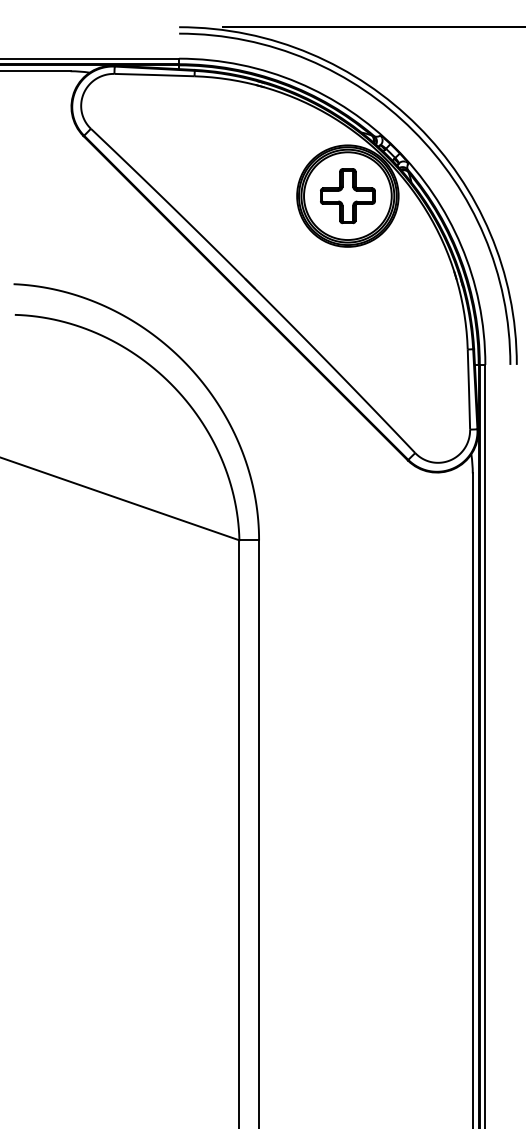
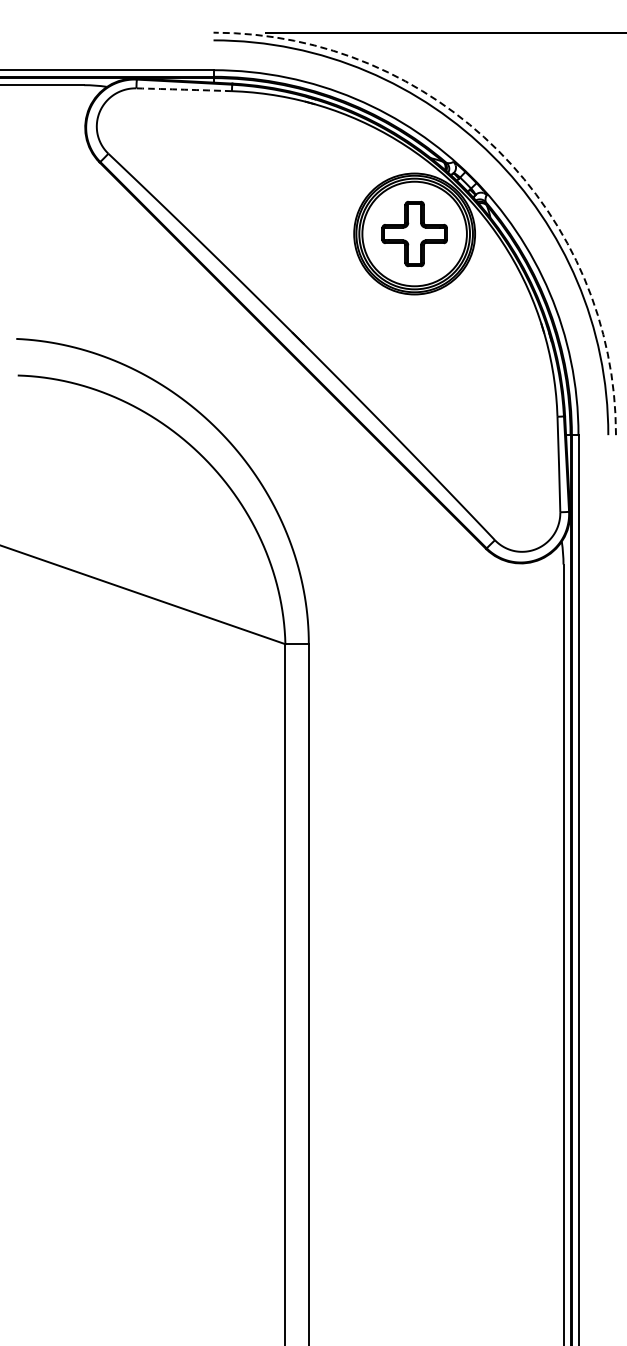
arc: (154, 74) -> (184, 89), solid -> dashed
arc: (418, 126) -> (498, 150), solid -> dashed

